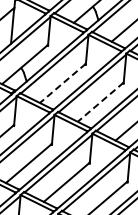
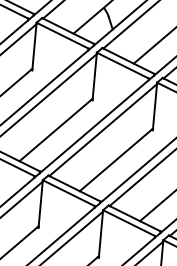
line: (62, 83) -> (55, 130), dashed -> solid
line: (100, 102) -> (115, 160), dashed -> solid

